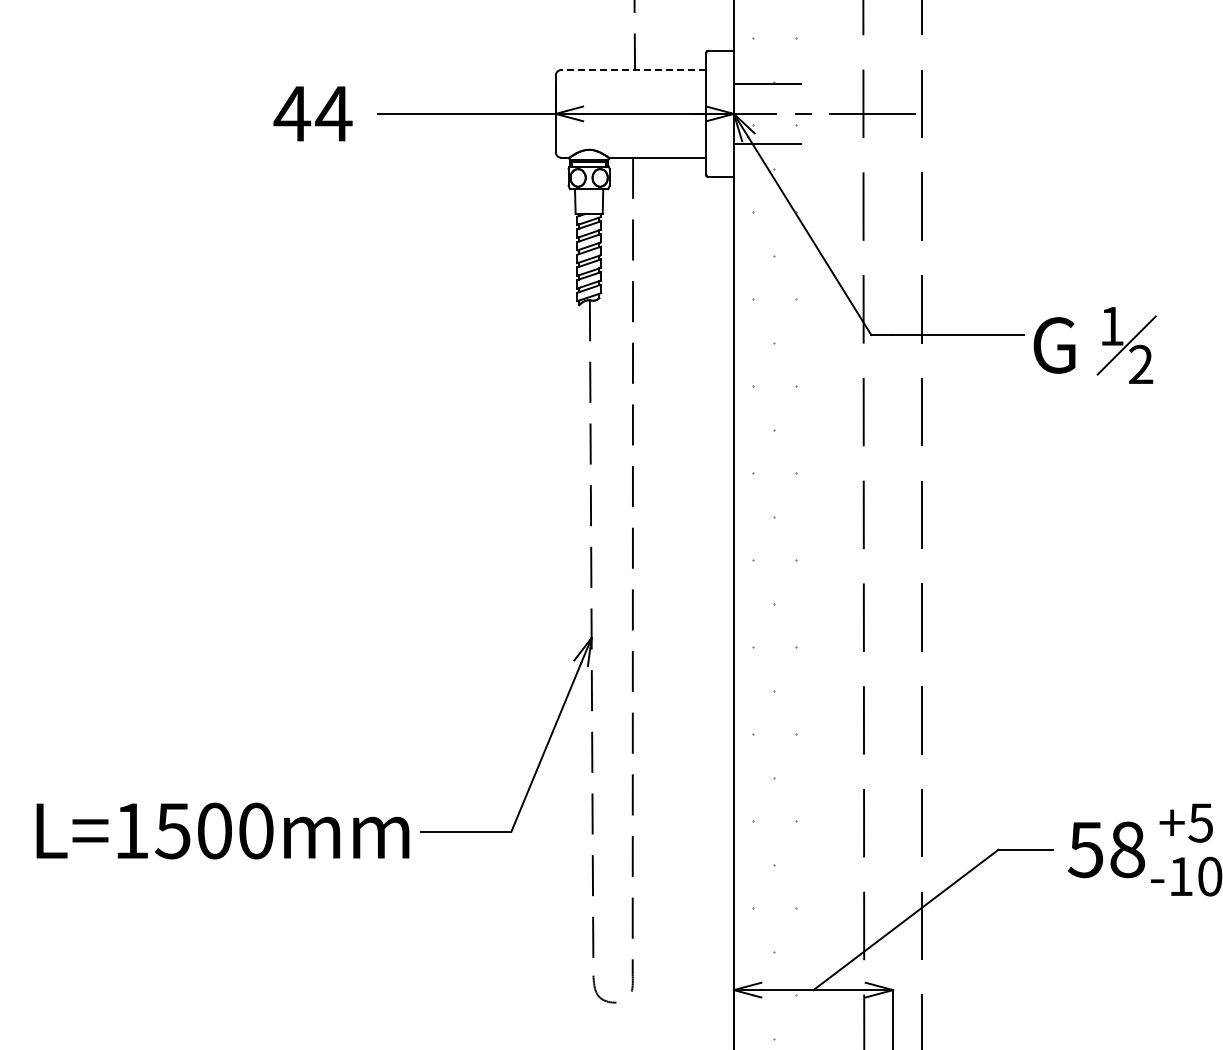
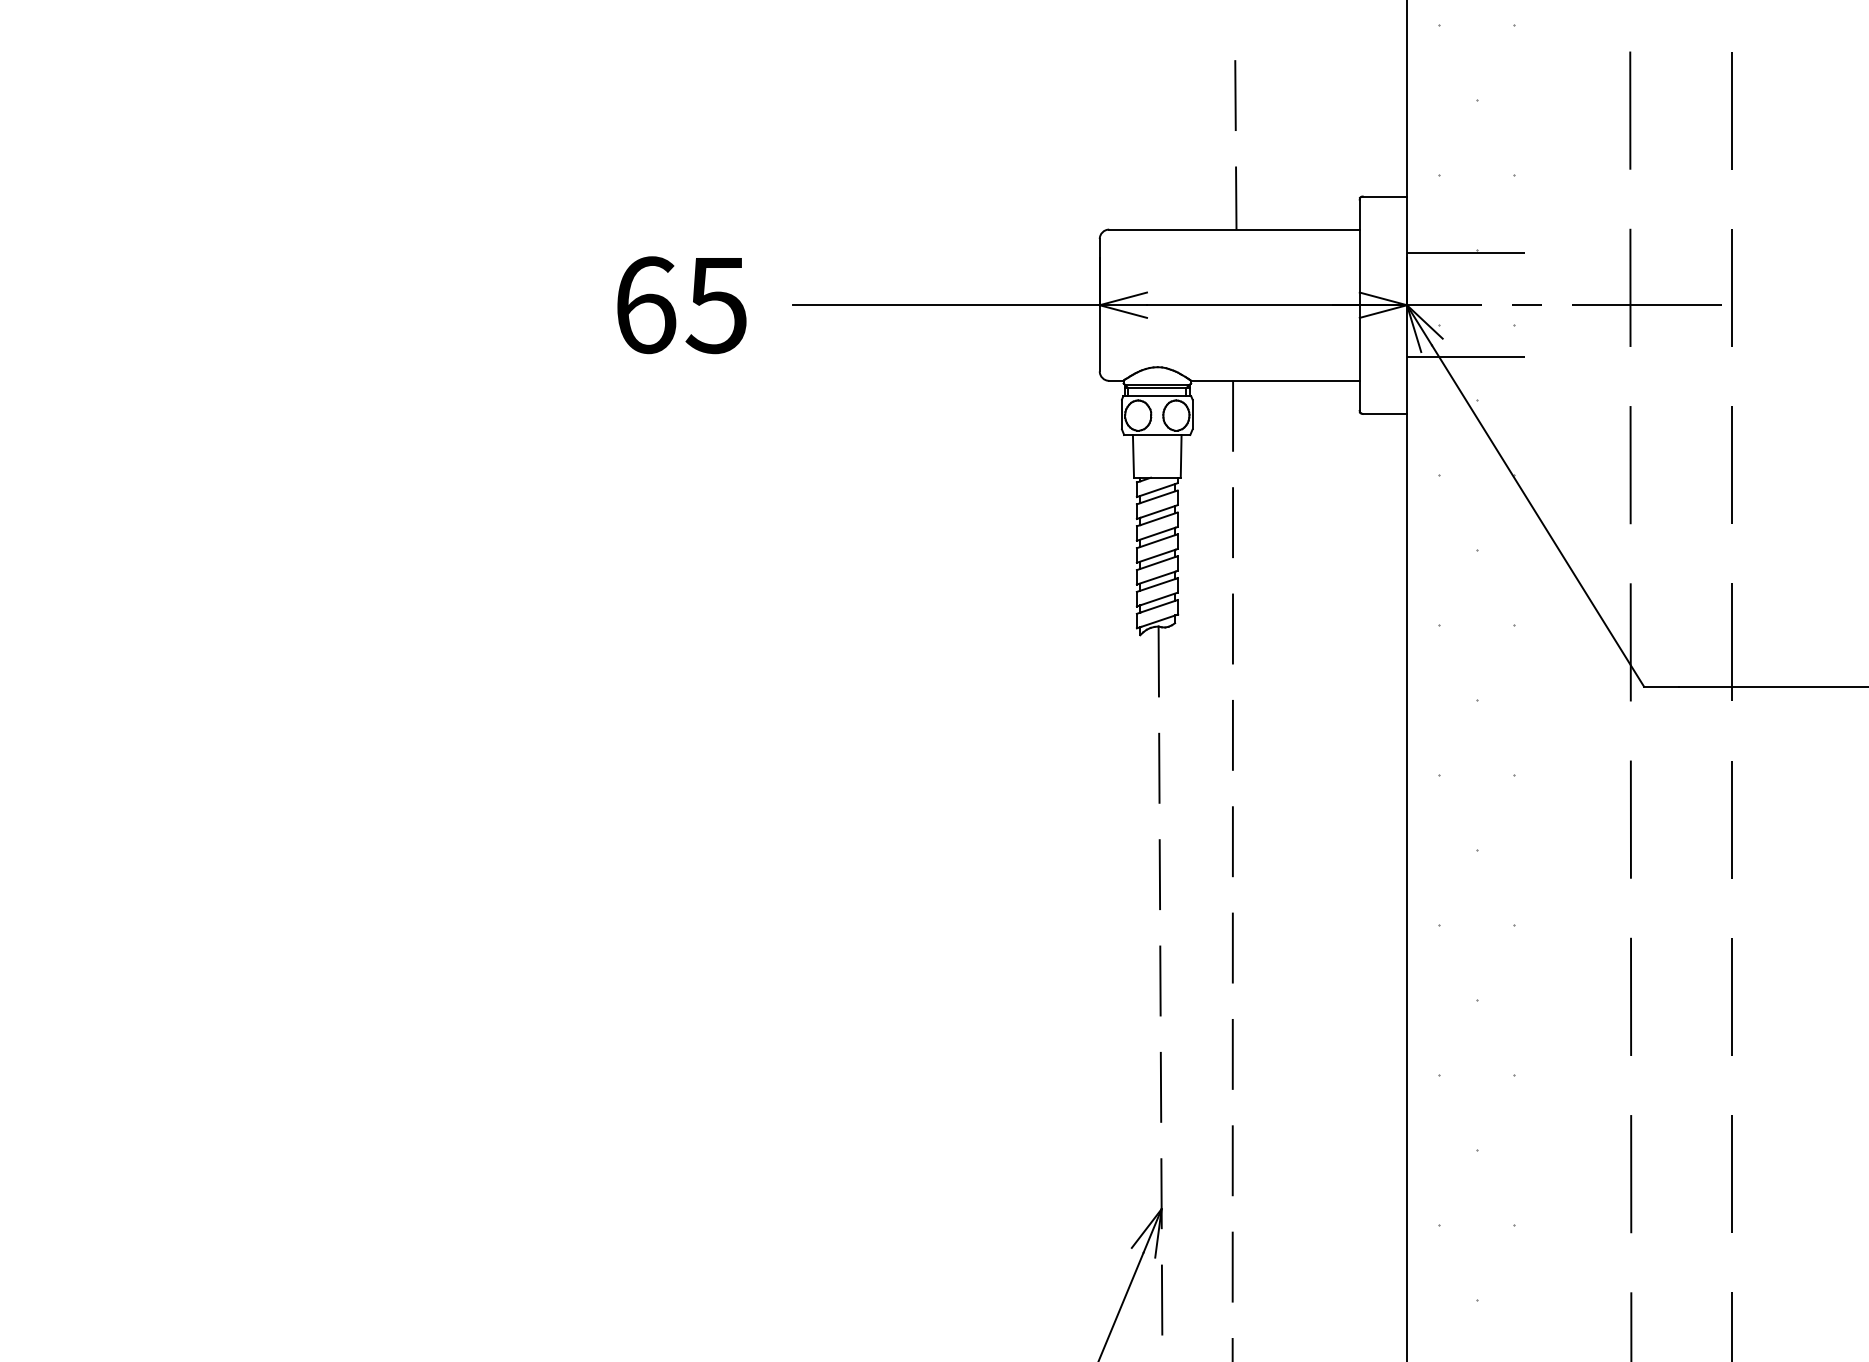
line: (633, 70) -> (1233, 230), dashed -> solid
text: (312, 113) -> (680, 304), 44 -> 65

